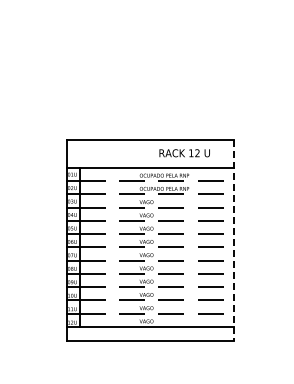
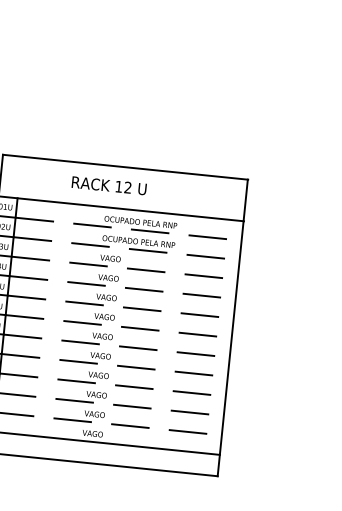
text: (184, 153) -> (108, 186), moved
line: (233, 240) -> (232, 327), dashed -> solid

